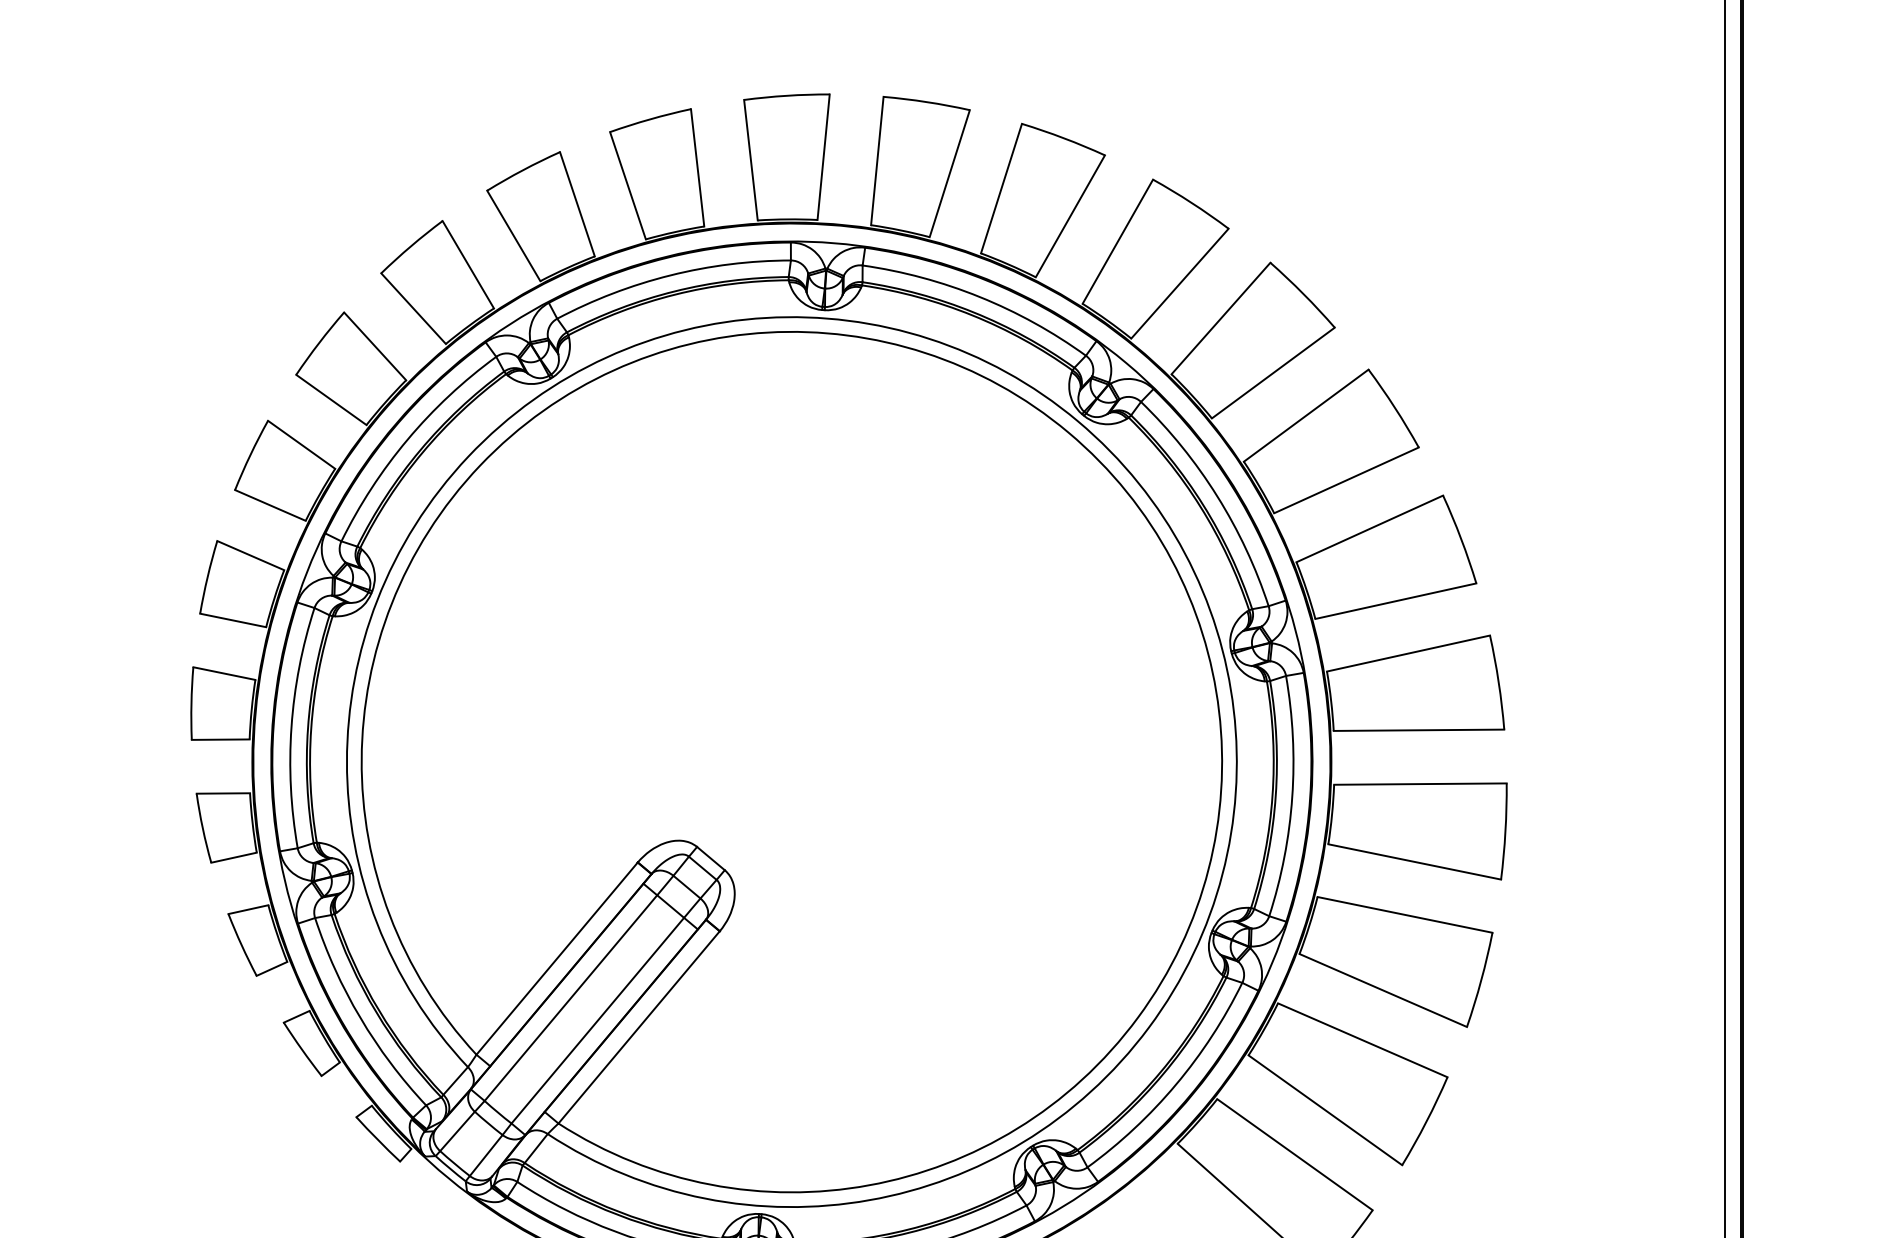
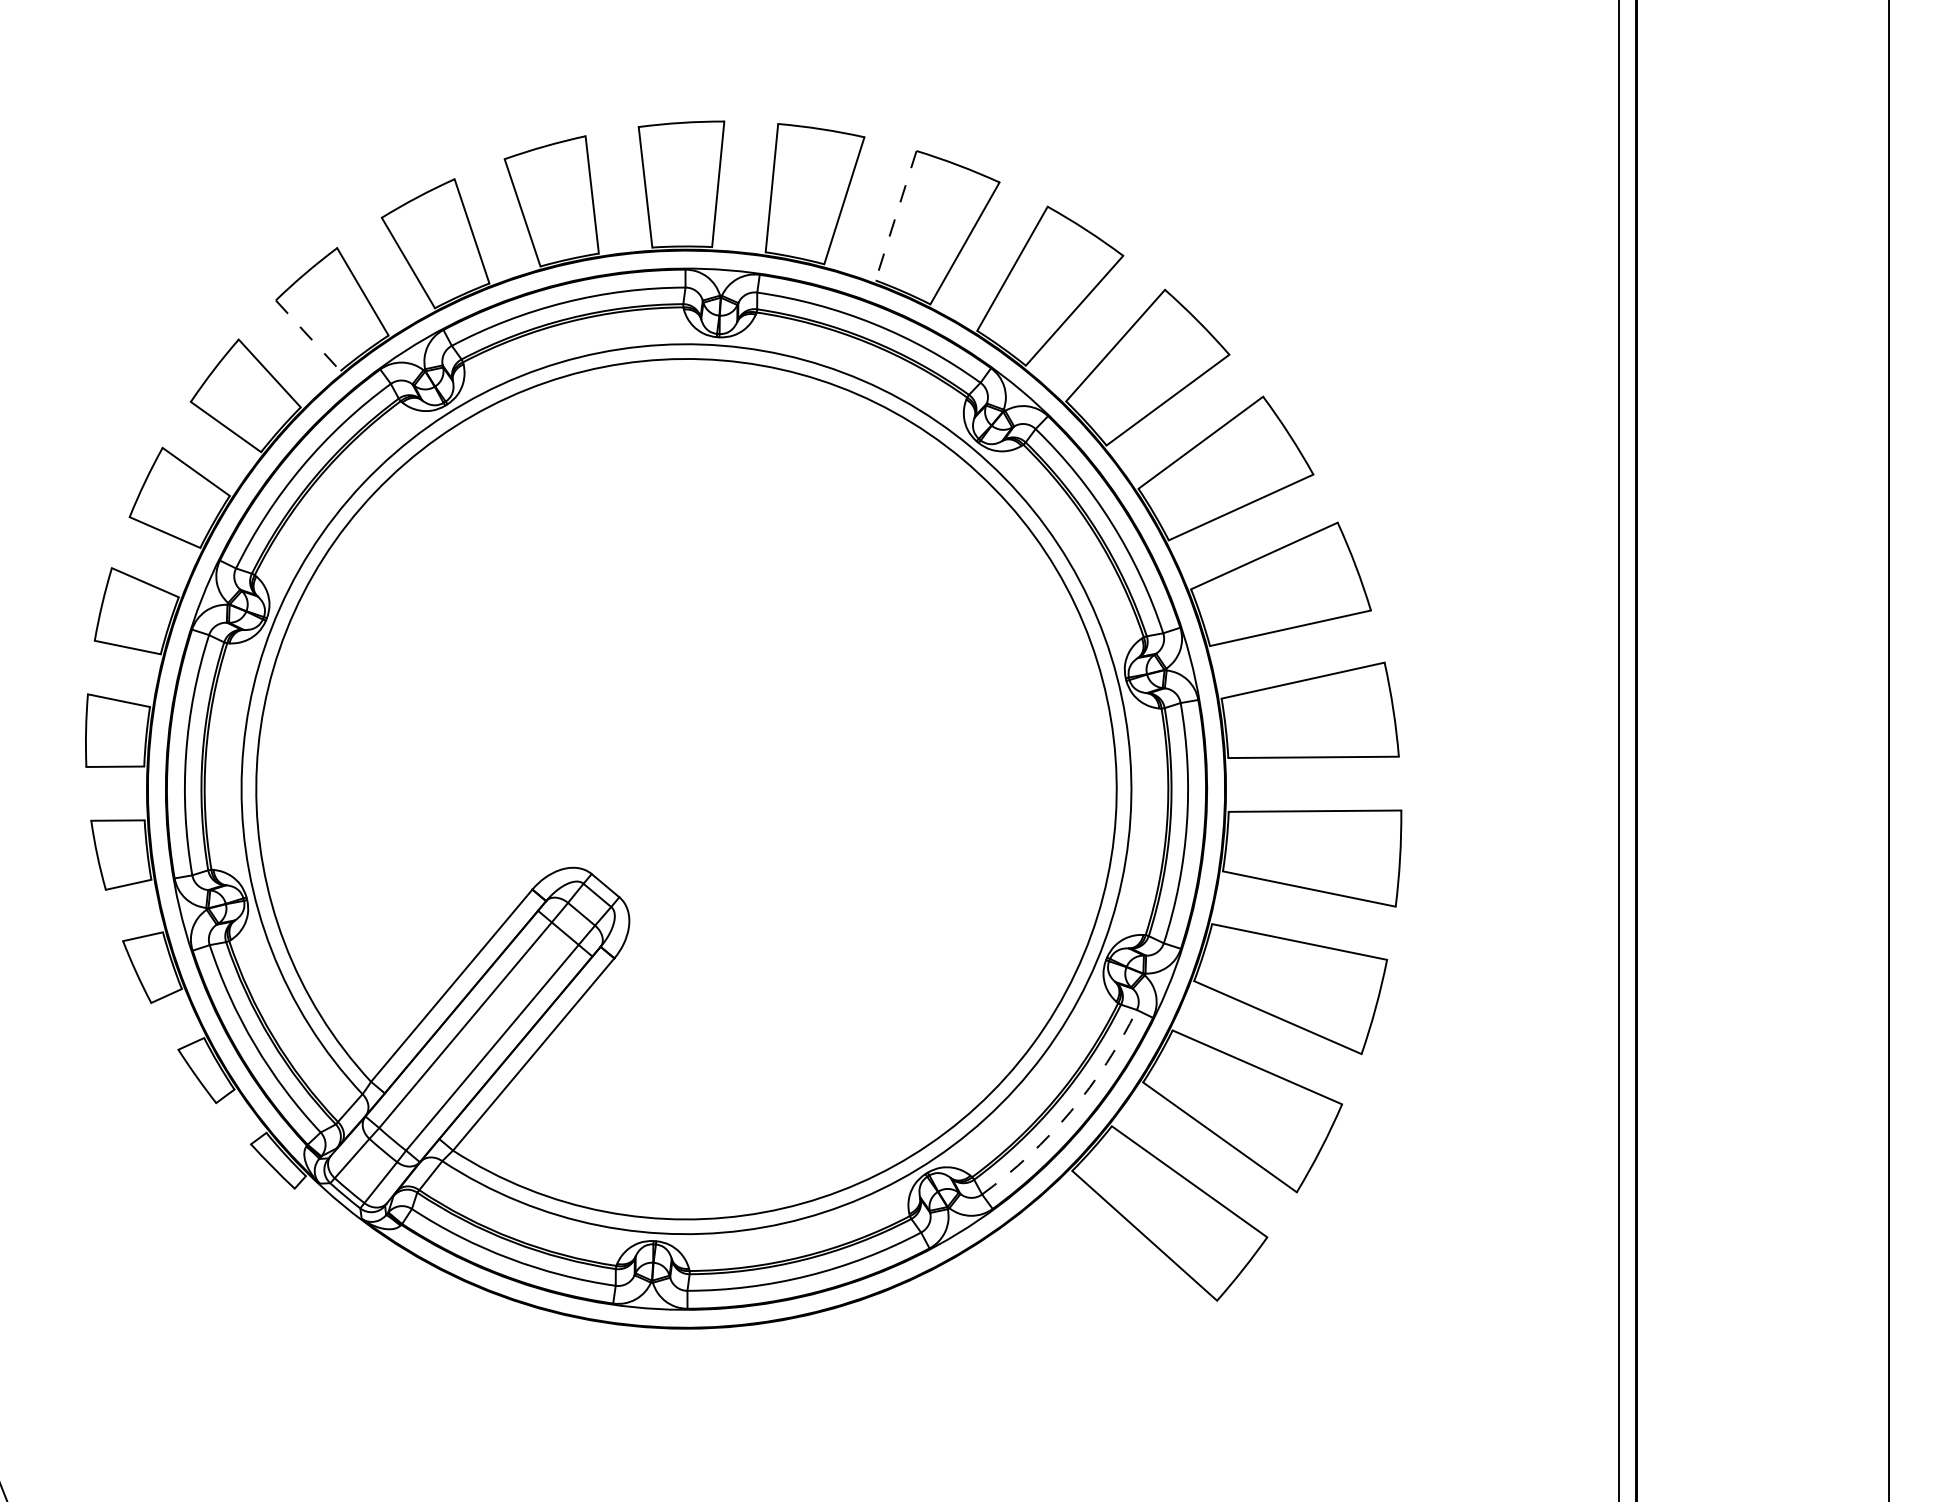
line: (1001, 188) -> (896, 215), solid -> dashed
line: (413, 308) -> (308, 335), solid -> dashed
arc: (1175, 1084) -> (1070, 1111), solid -> dashed

